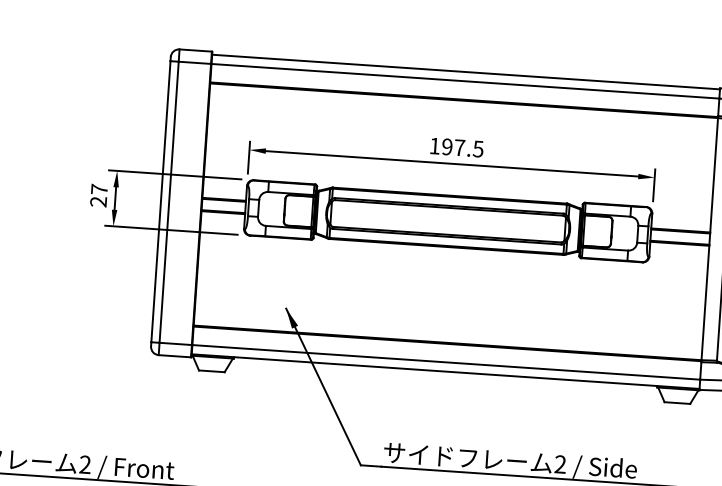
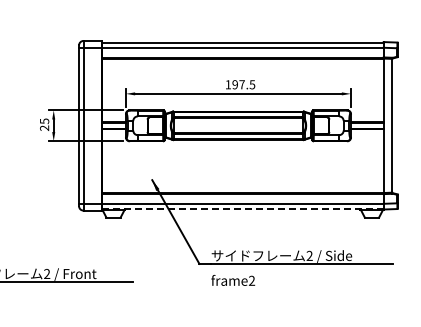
text: (99, 189) -> (44, 121), 27 -> 25
line: (445, 370) -> (242, 208), solid -> dashed

